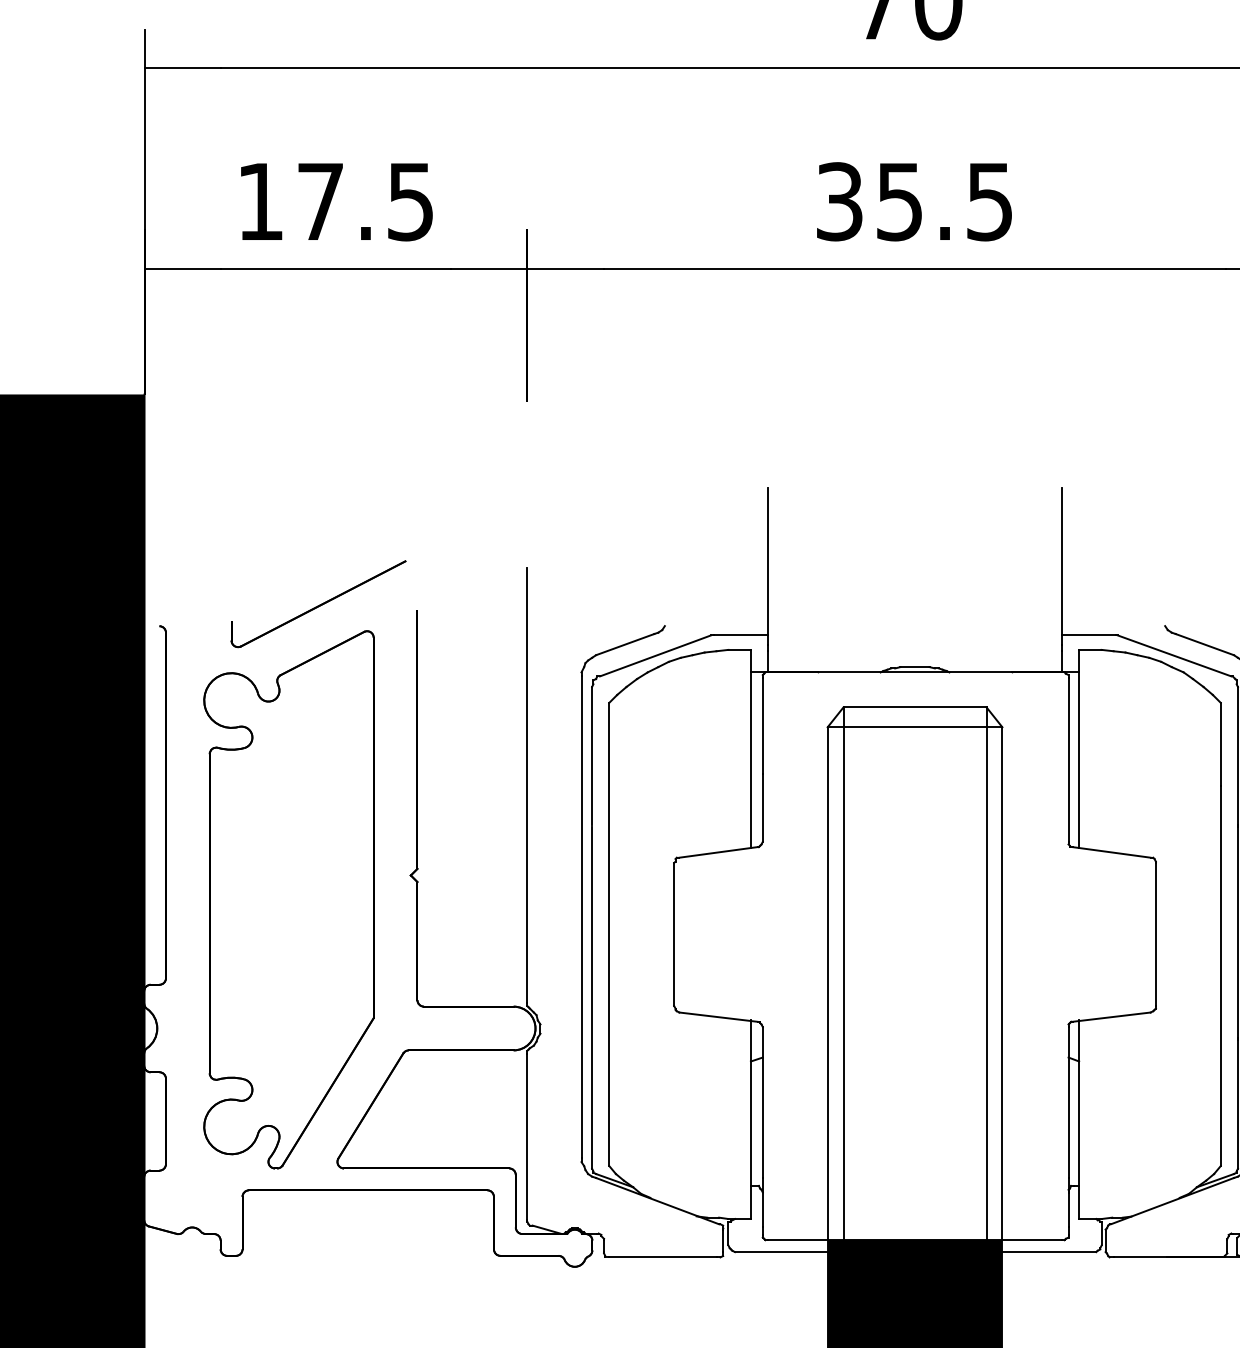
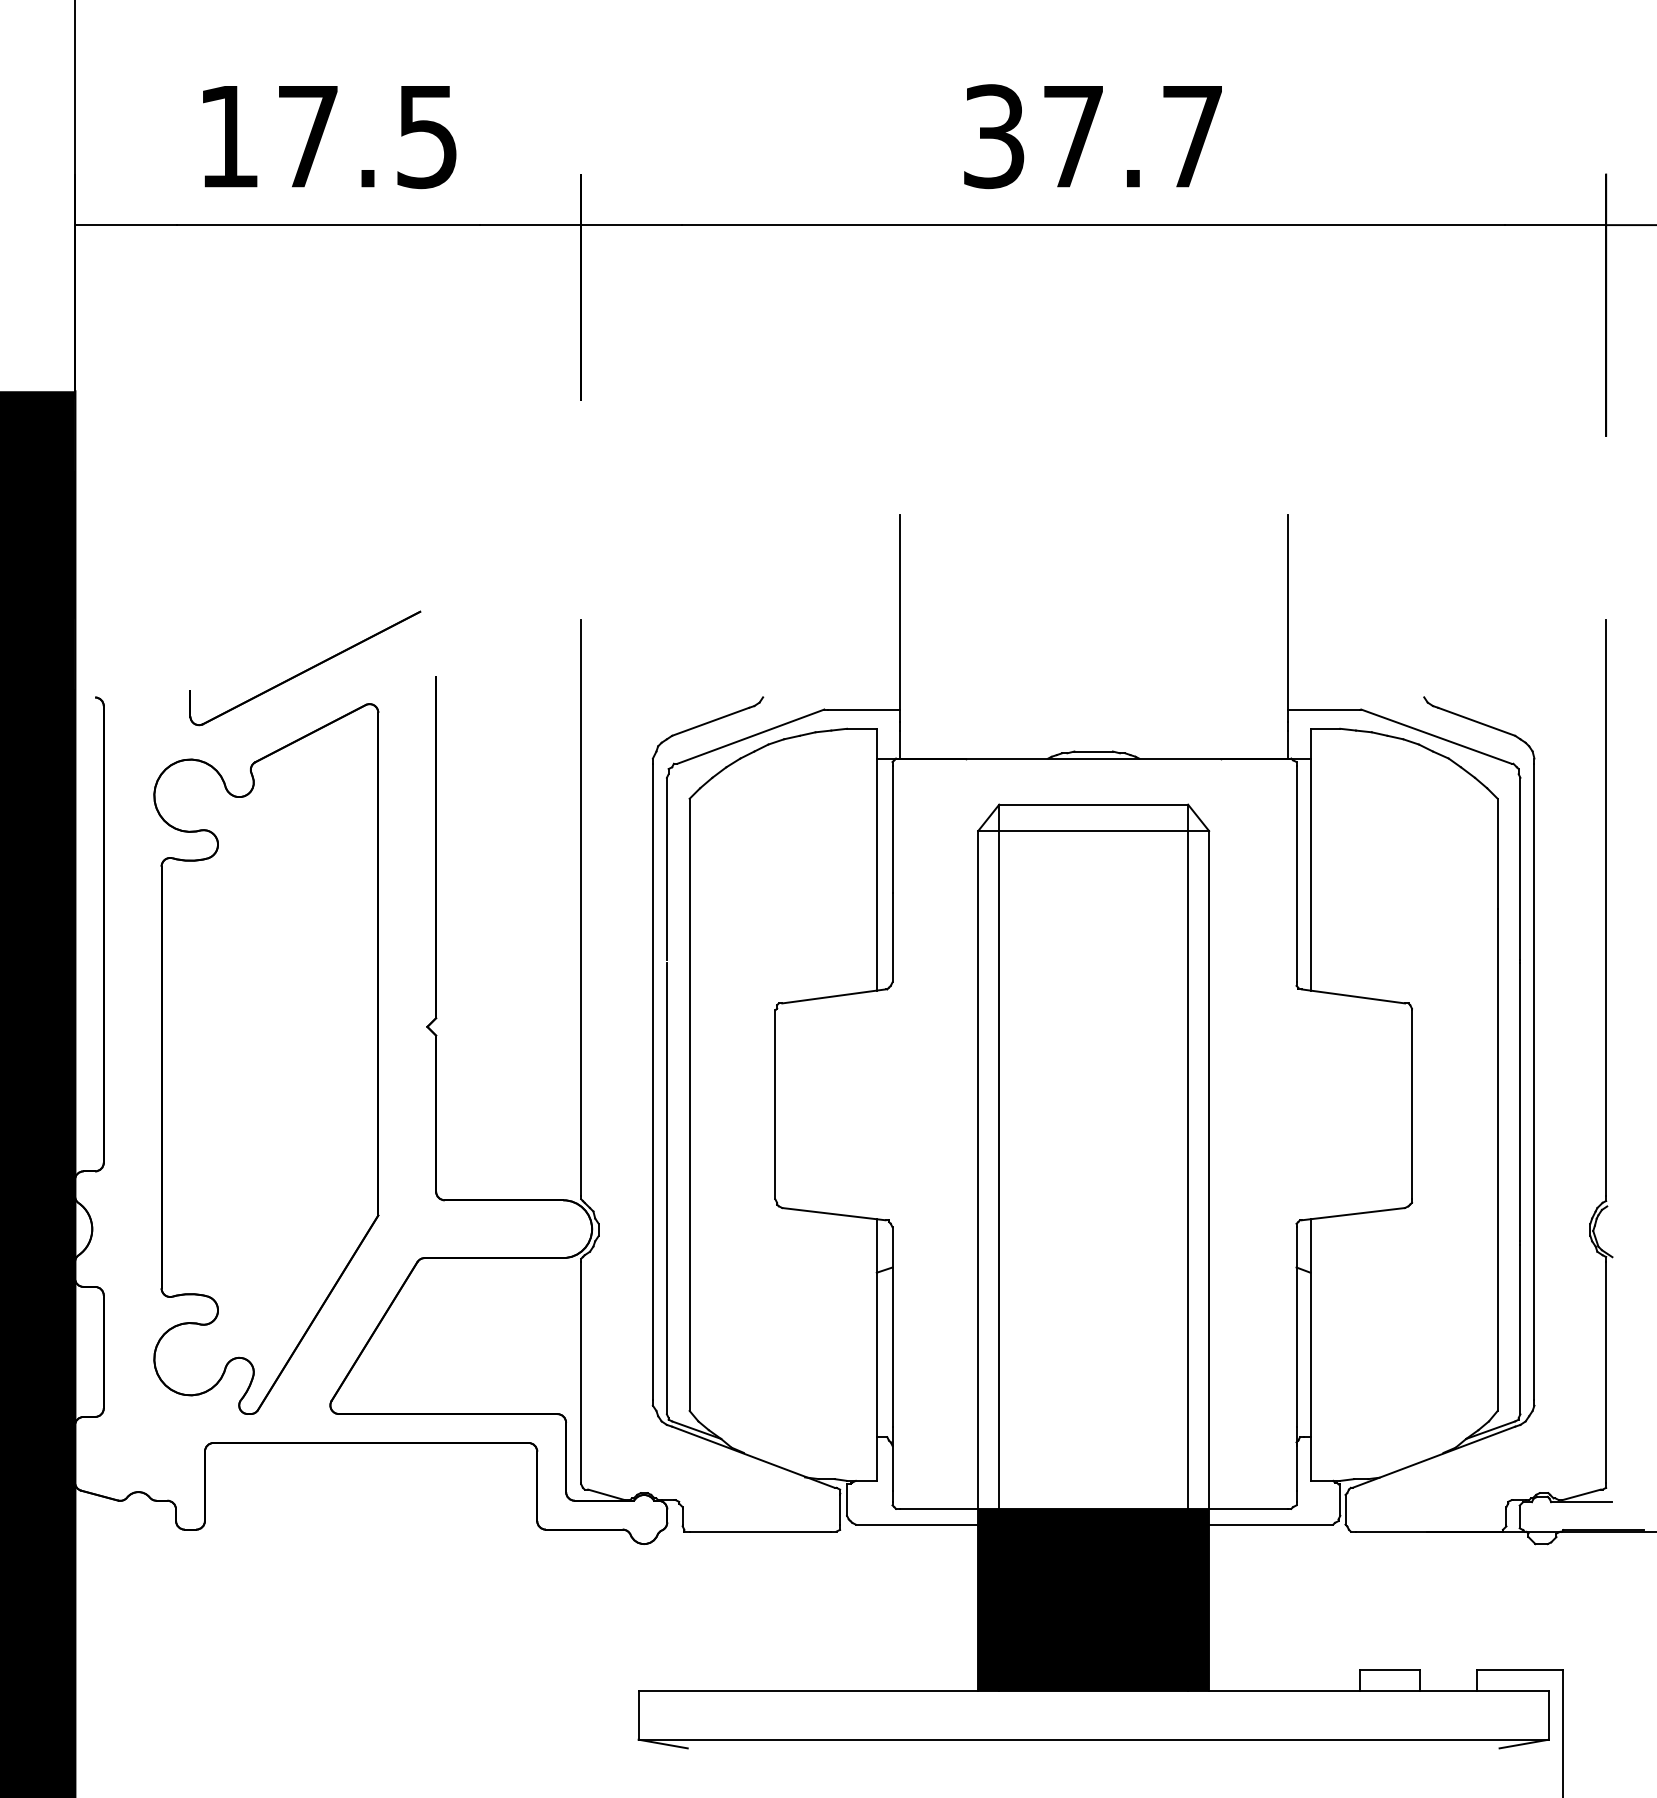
text: (944, 202) -> (1132, 137), 35.5 -> 37.7

